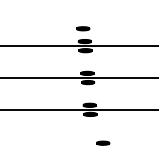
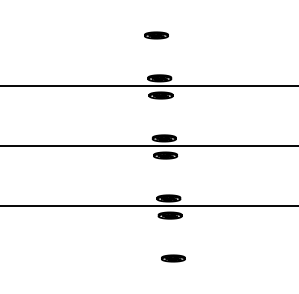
part: (83, 28) -> (157, 34), moved
part: (103, 142) -> (173, 257), moved

